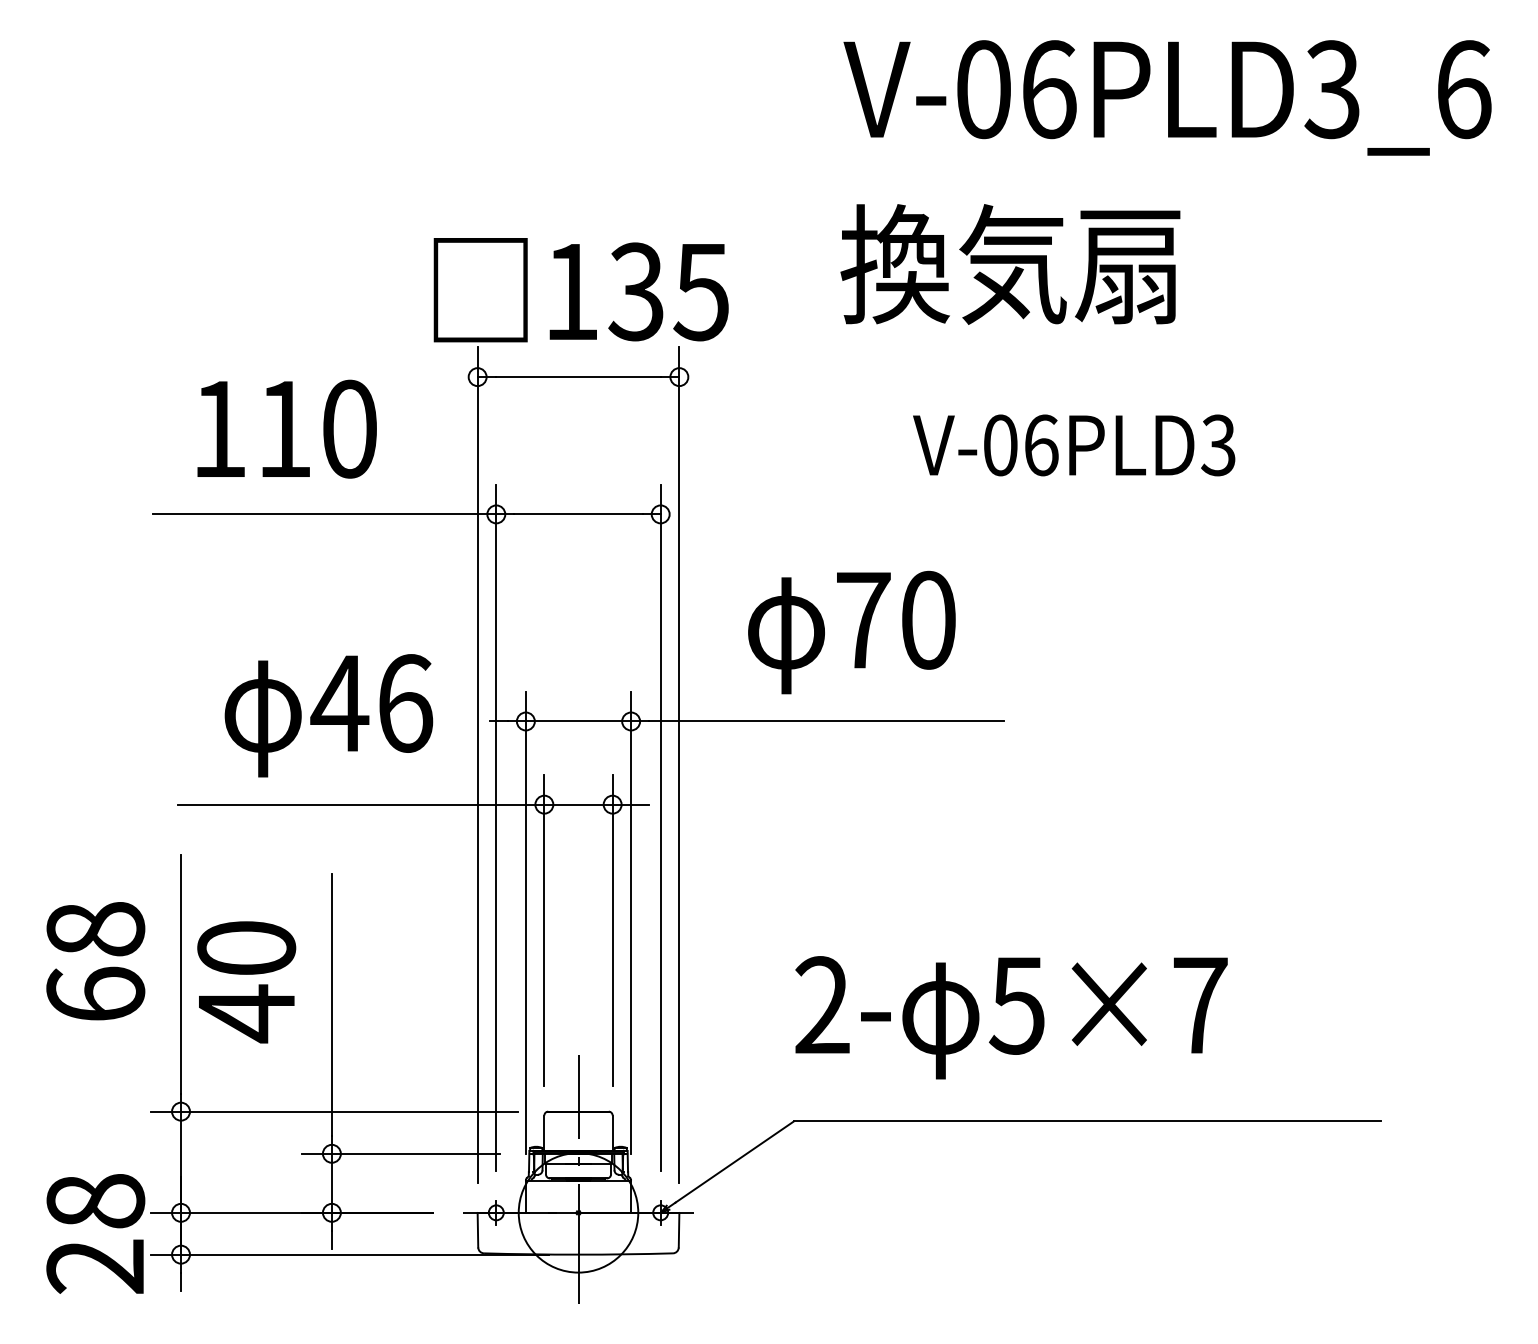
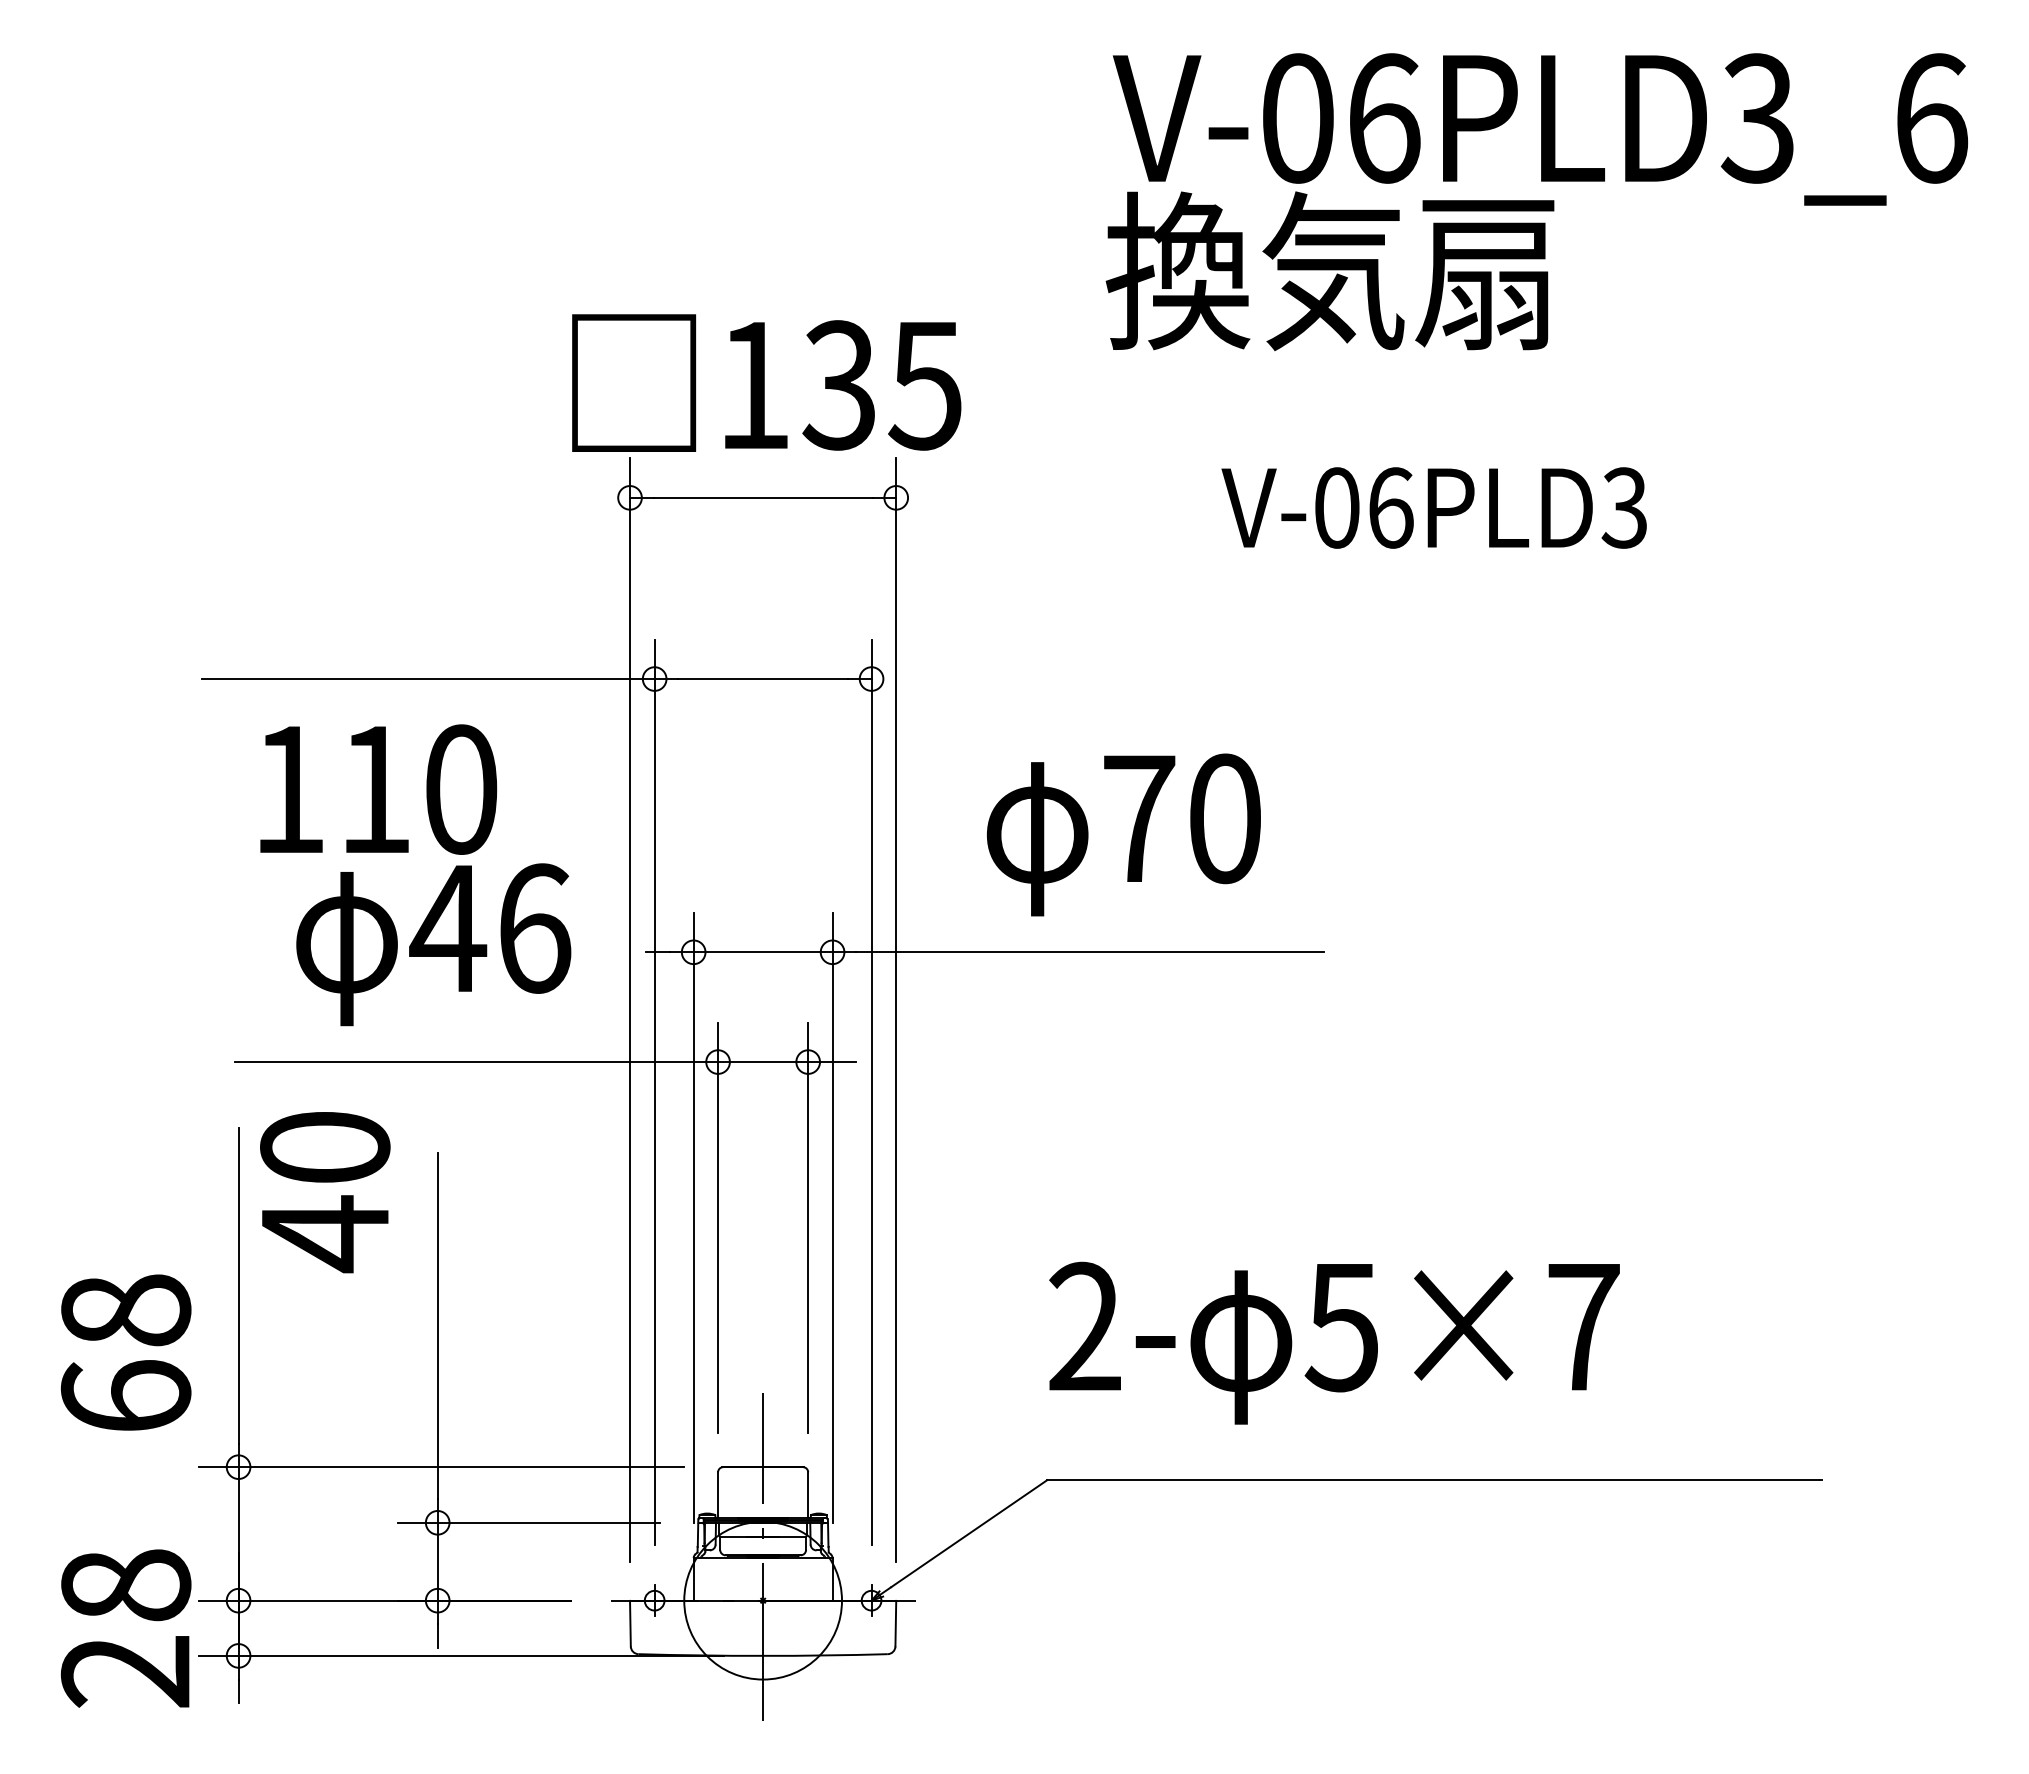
text: (1009, 263) -> (1329, 270), moved
text: (287, 429) -> (378, 789), moved
text: (1073, 445) -> (1433, 507), moved
text: (95, 961) -> (125, 1352), moved
text: (246, 982) -> (325, 1192), moved

